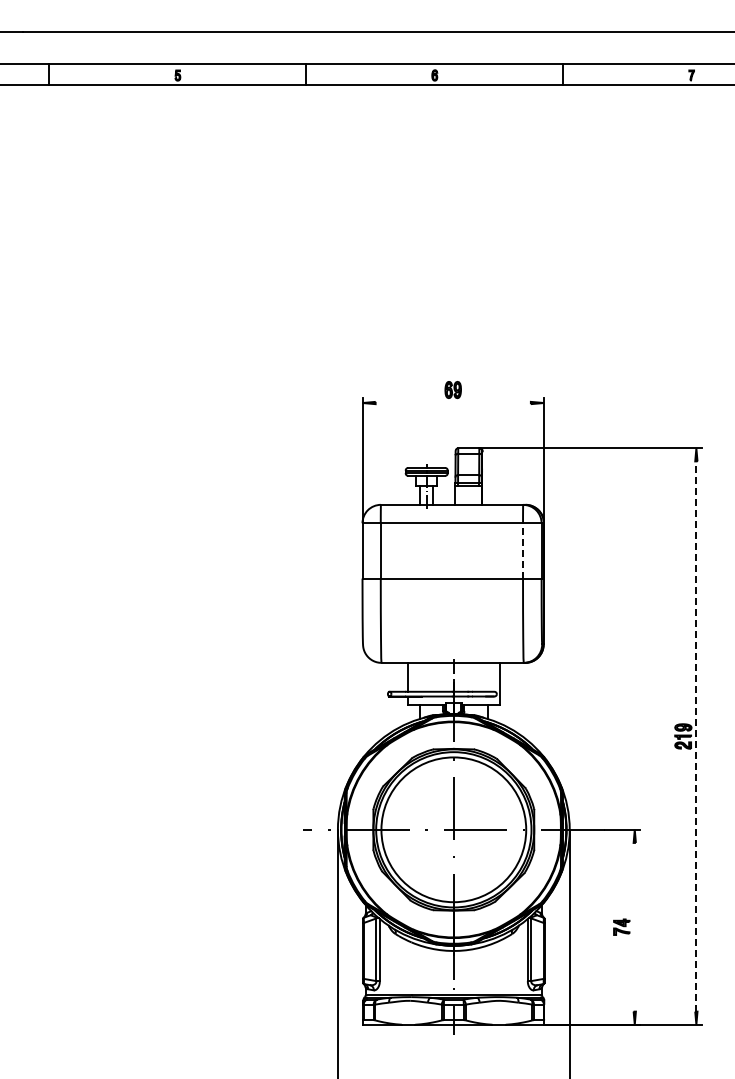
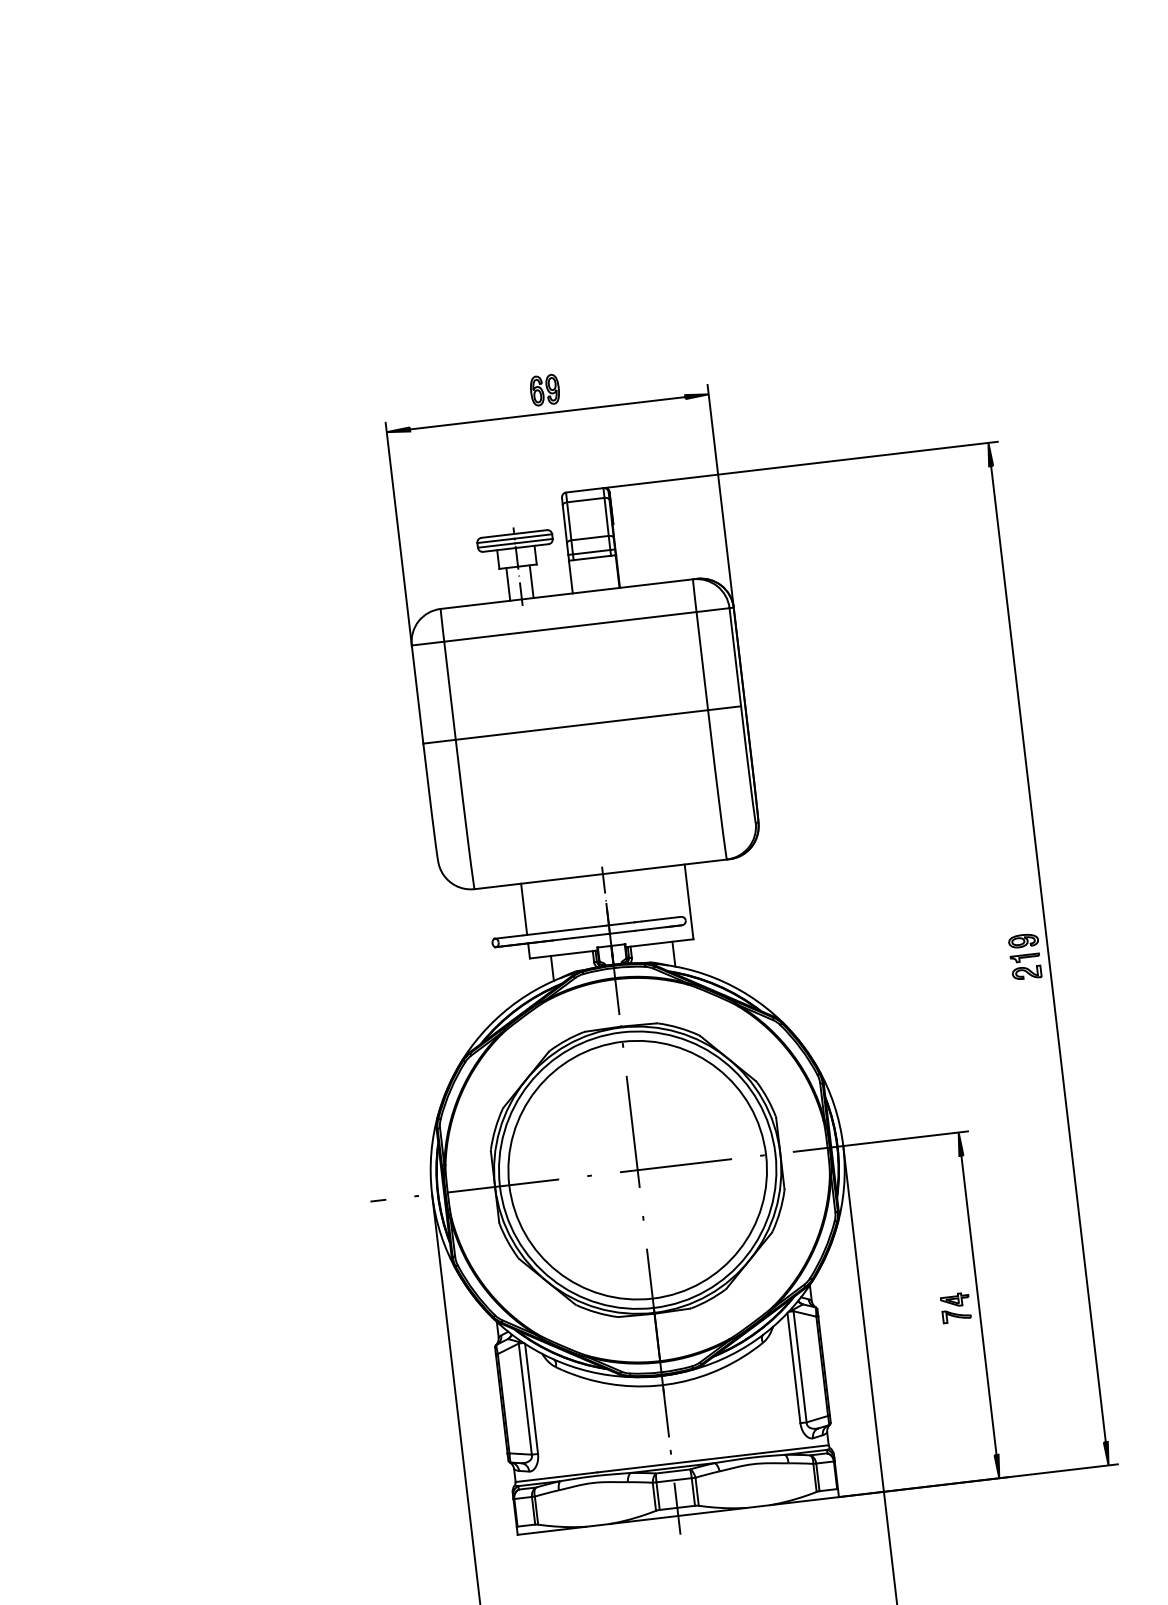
line: (452, 403) -> (546, 414), added
line: (523, 550) -> (703, 660), dashed -> solid
line: (696, 736) -> (1048, 954), dashed -> solid
line: (634, 926) -> (978, 1304), added

